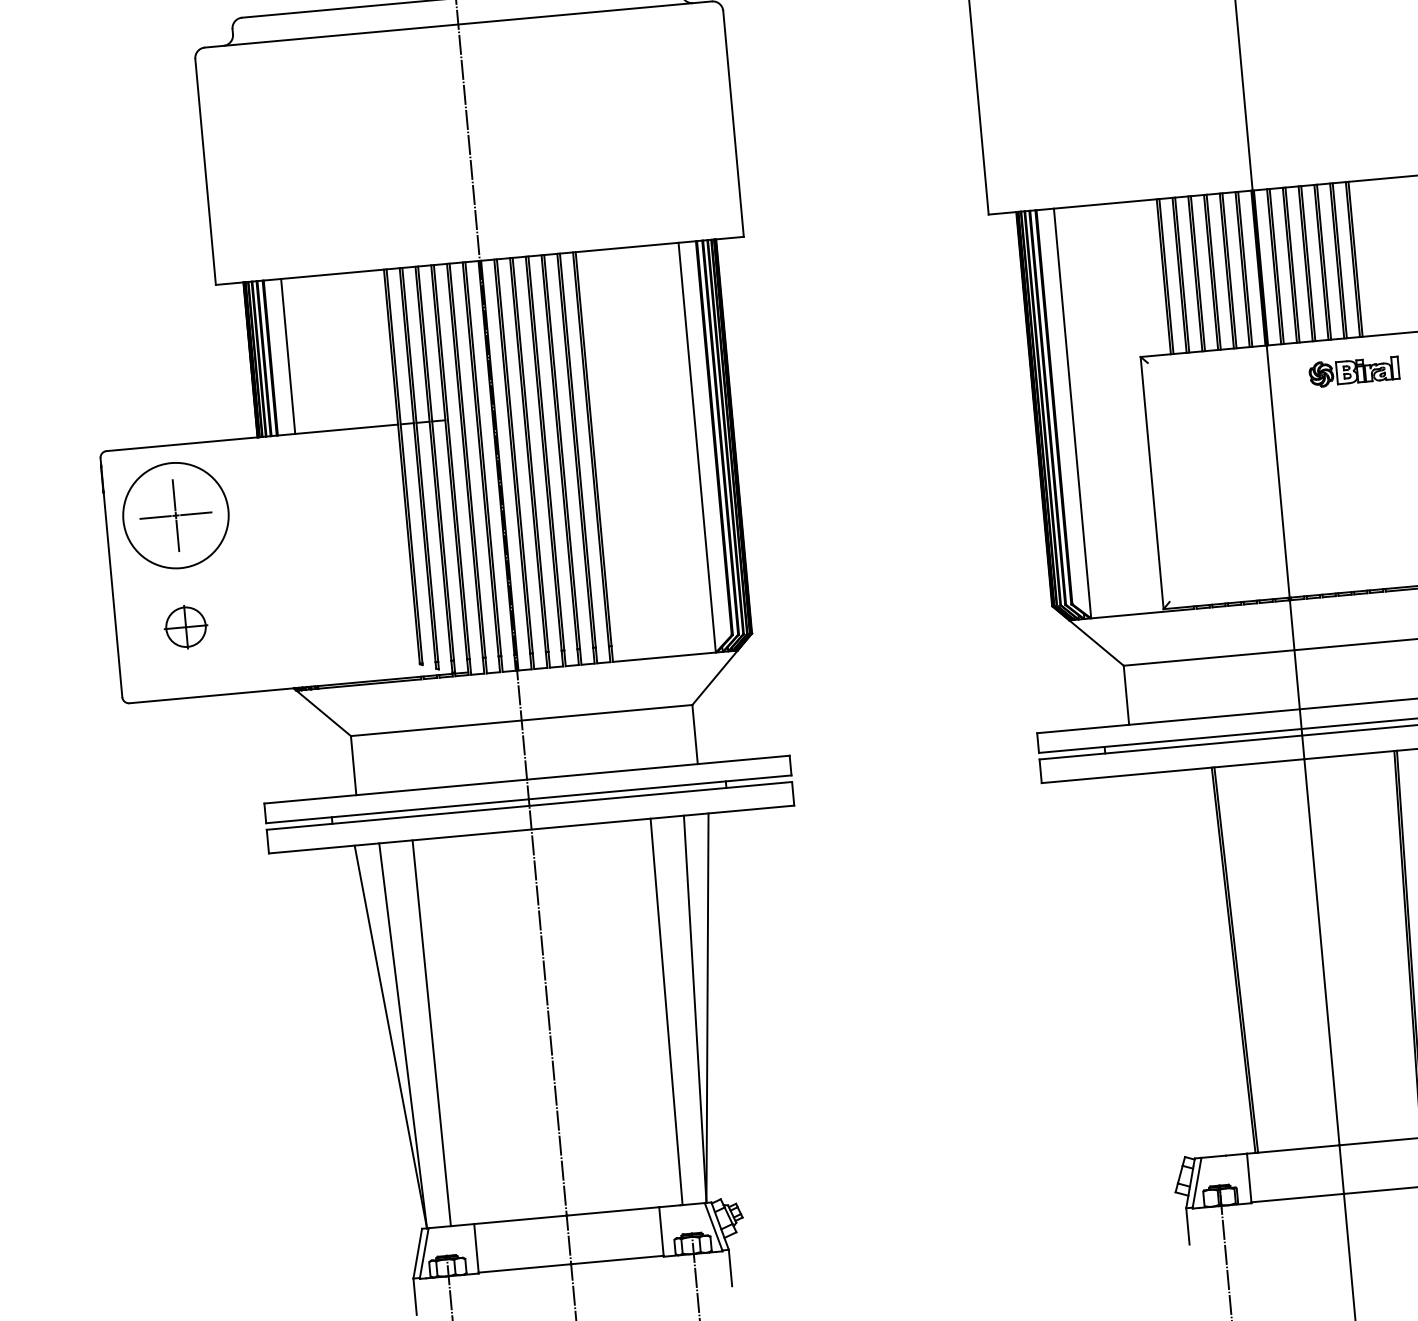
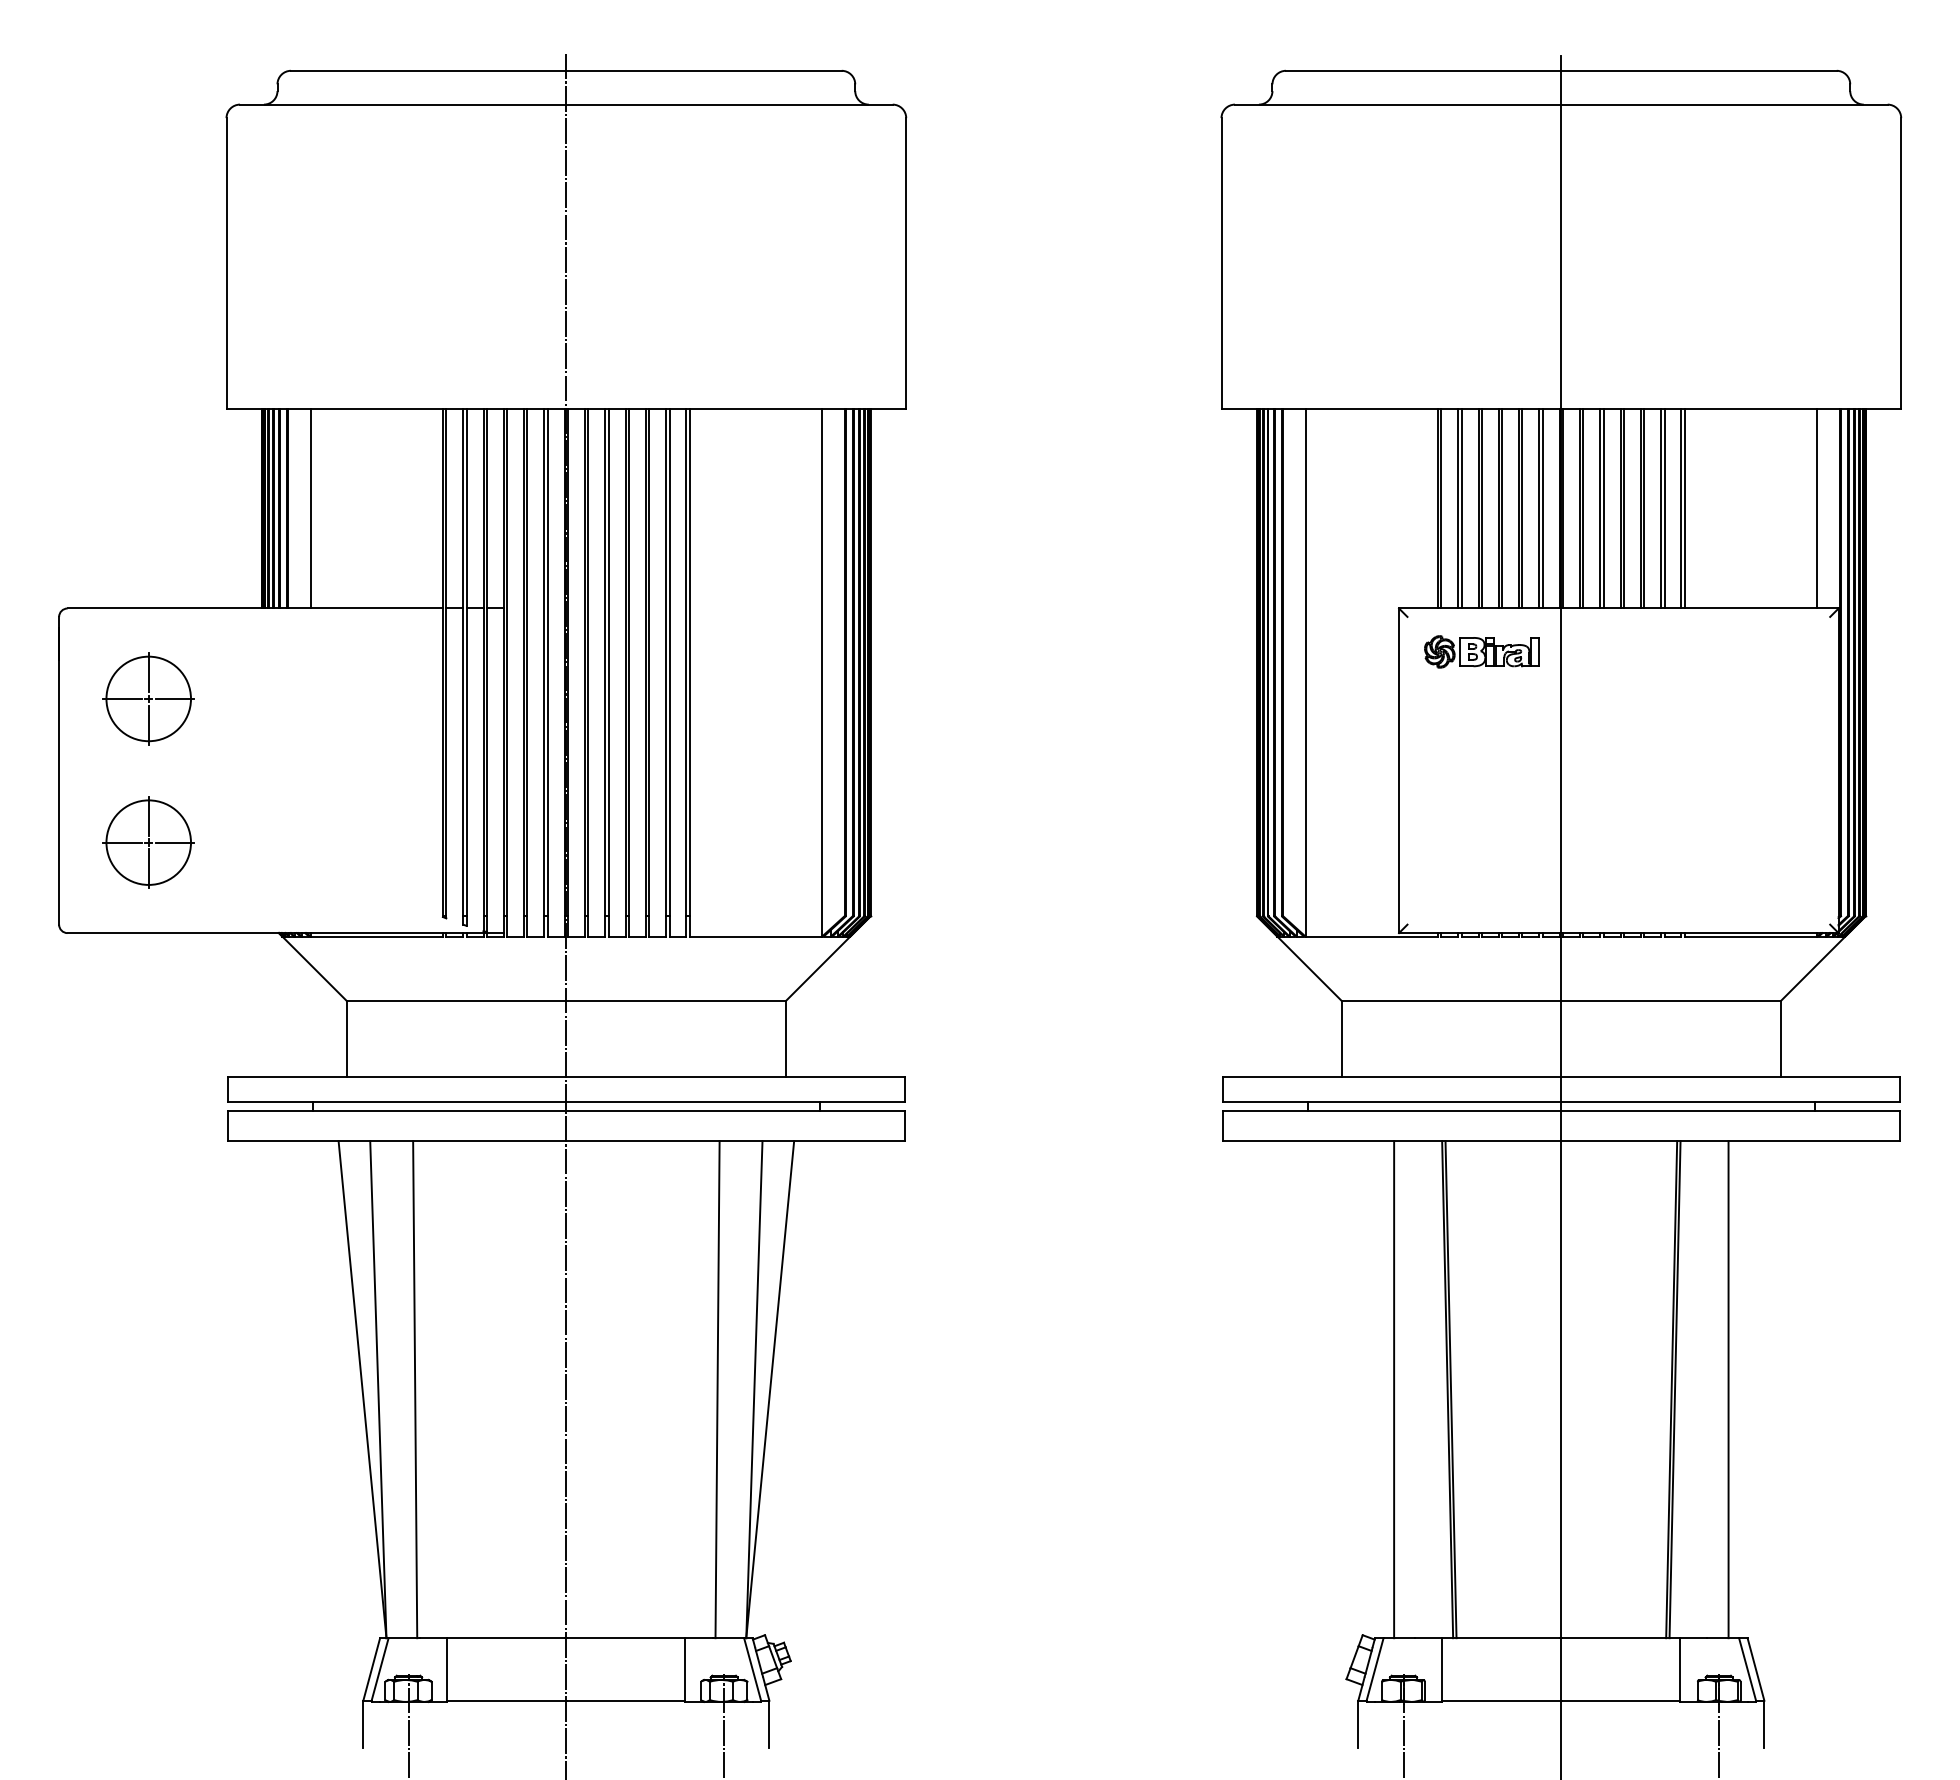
part: (1353, 371) -> (1481, 651), moved
circle: (175, 515) -> (148, 698), size x0.62
part: (185, 627) -> (148, 842), size x1.67
line: (1192, 963) -> (1394, 1389), added

